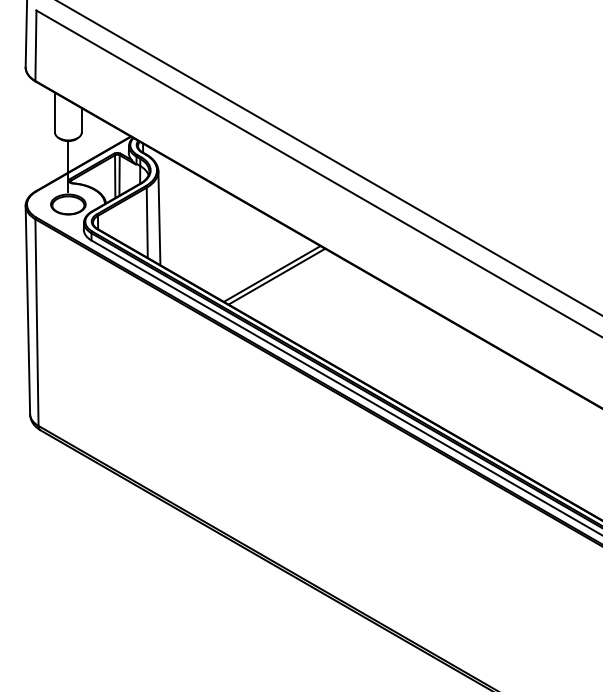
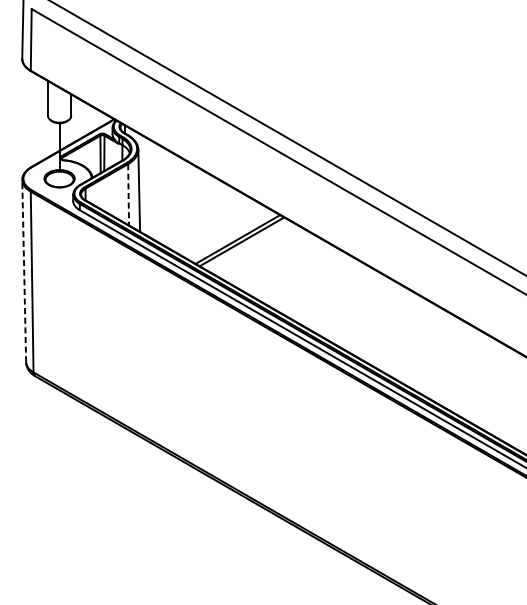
line: (147, 223) -> (128, 195), solid -> dashed
line: (27, 309) -> (23, 270), solid -> dashed

